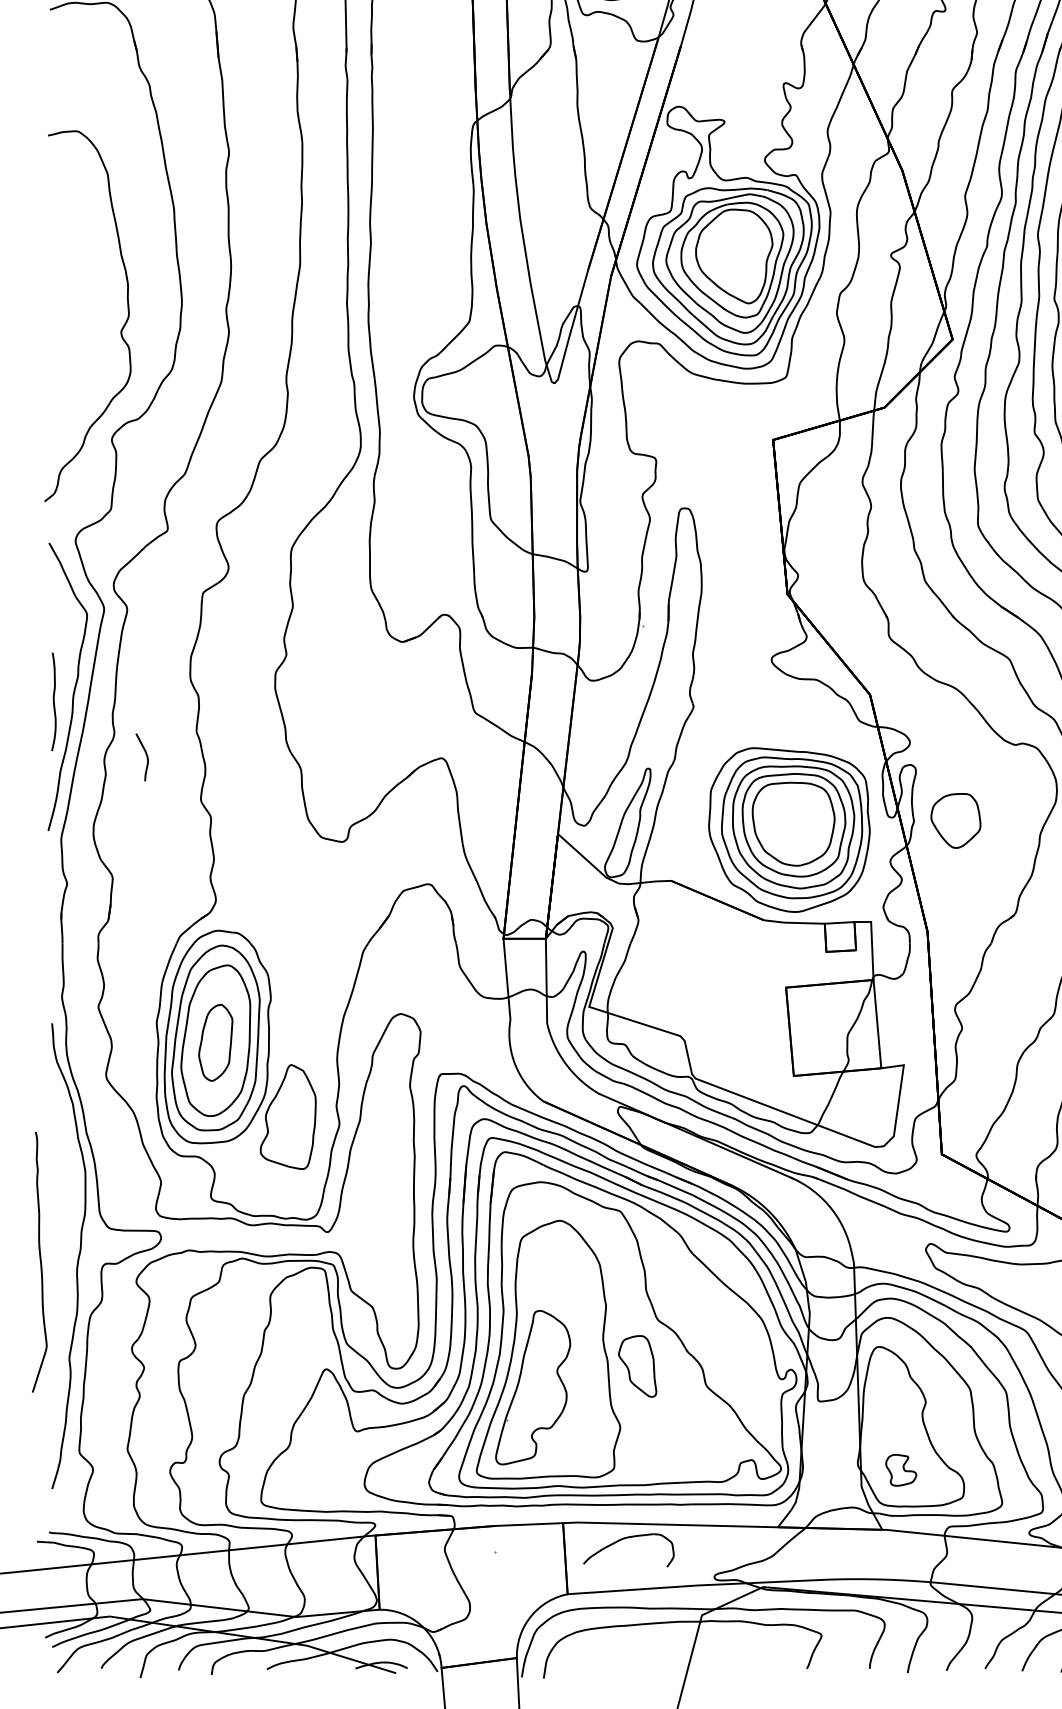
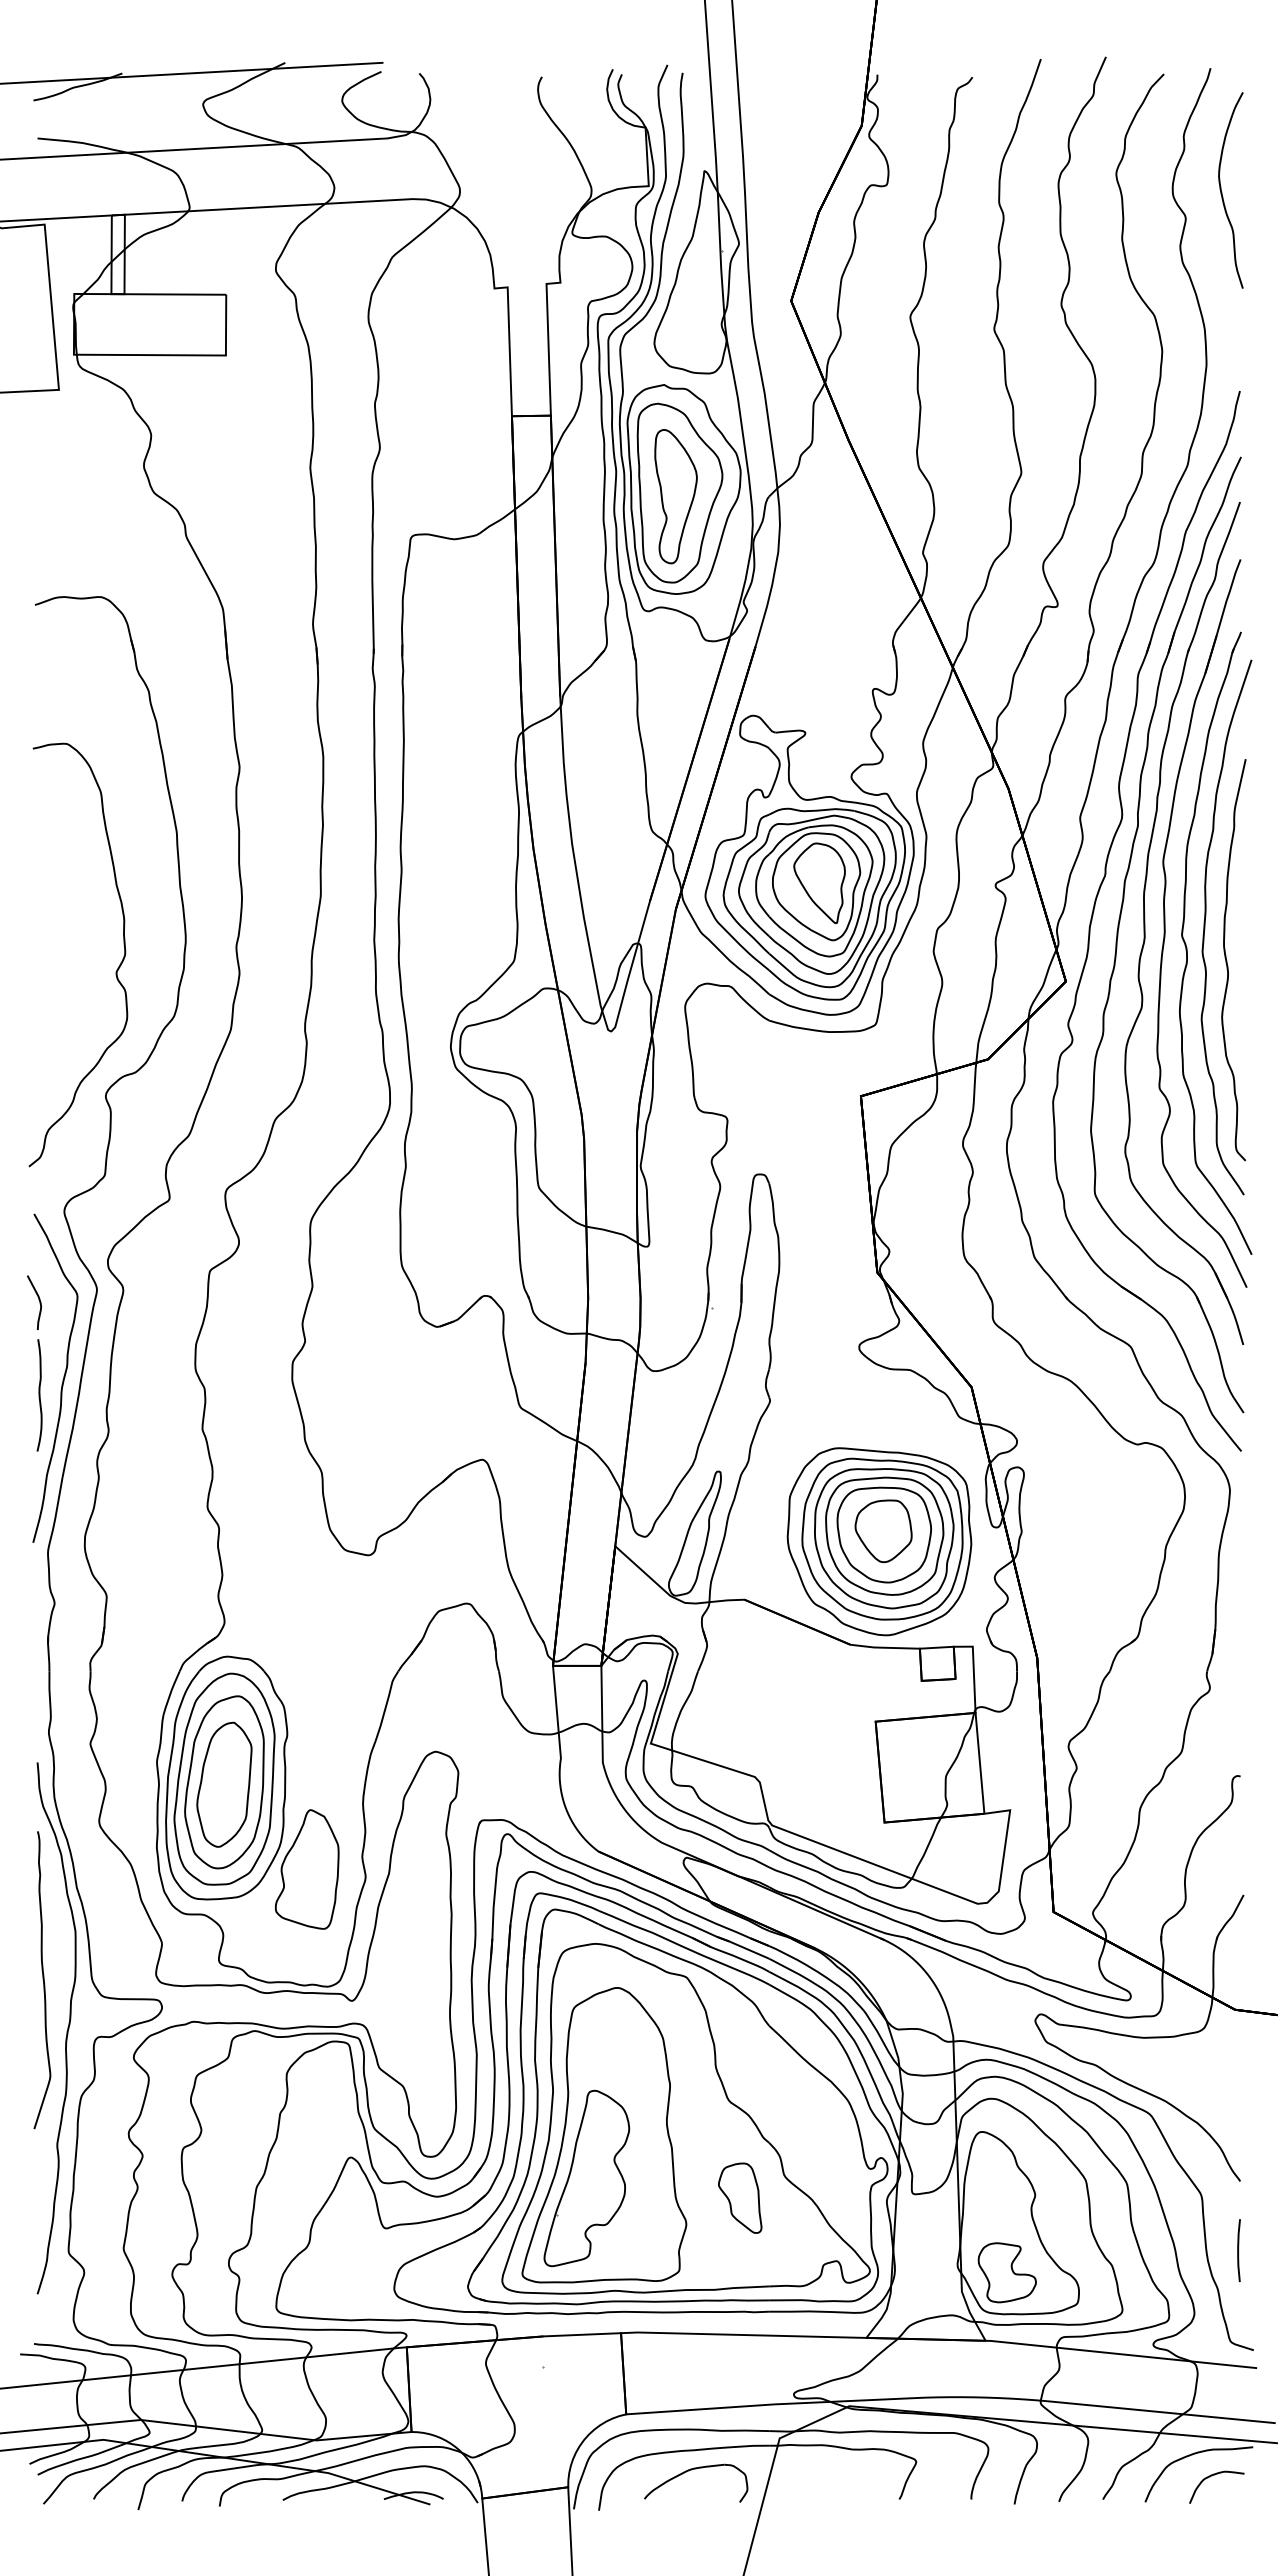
part: (736, 252) -> (819, 882), added
curve: (145, 755) -> (38, 1300), moved
part: (955, 820) -> (883, 1530), moved
part: (215, 1042) -> (224, 1784), size x1.43
curve: (39, 1262) -> (42, 1980), moved
part: (637, 1365) -> (740, 2197), moved
part: (900, 1470) -> (1006, 2272), size x1.67
part: (629, 1538) -> (696, 2469), moved

